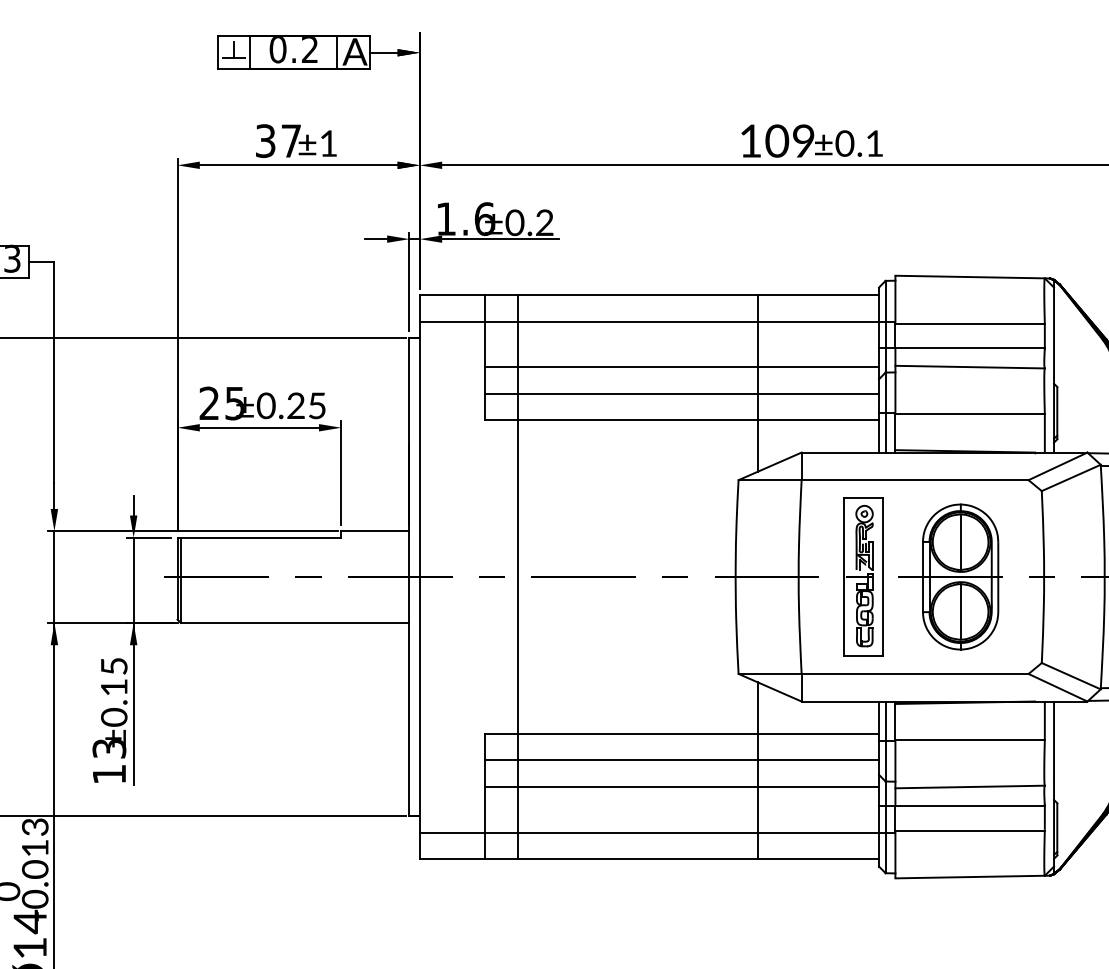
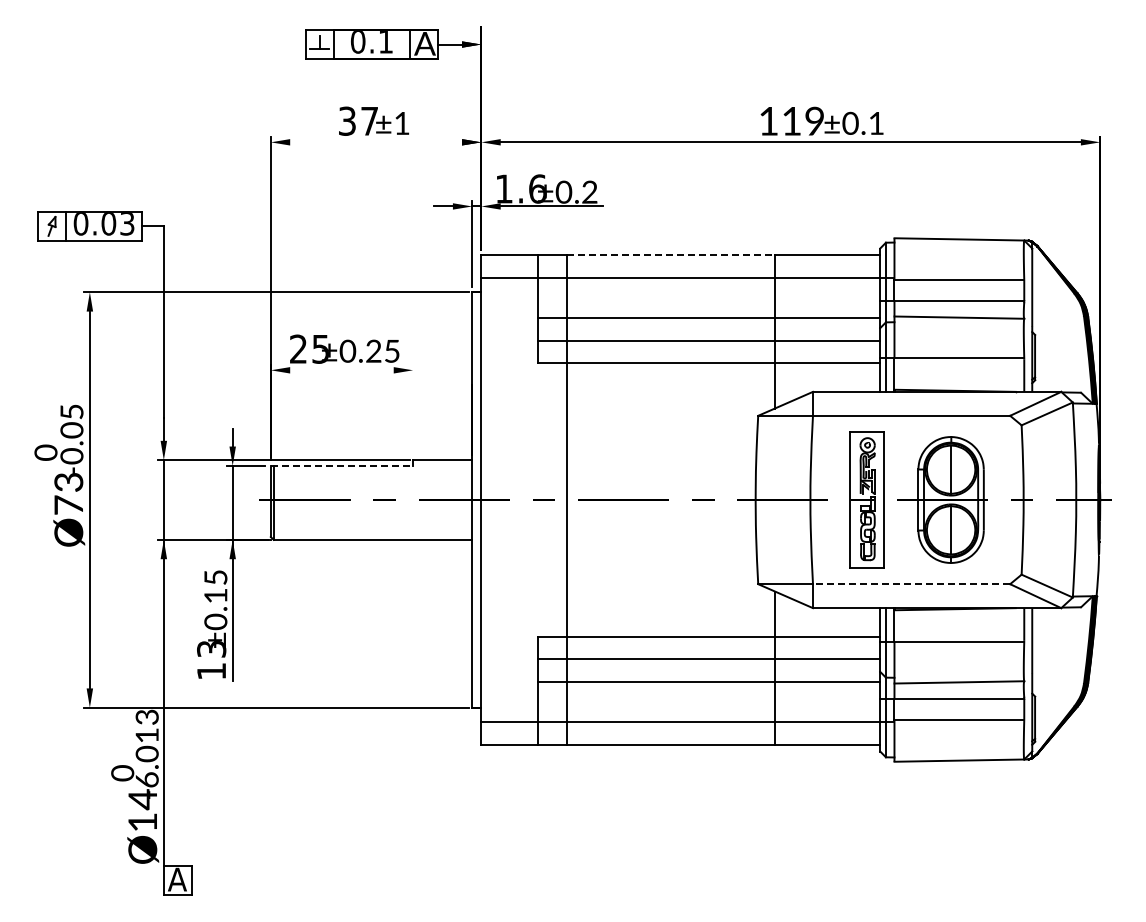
text: (309, 50) -> (385, 42), 0.2 -> 0.1
text: (776, 140) -> (791, 120), 109 -> 119
line: (299, 165) -> (376, 142), removed
line: (638, 295) -> (671, 255), solid -> dashed
line: (258, 427) -> (341, 370), removed
line: (341, 472) -> (413, 409), removed
line: (260, 537) -> (342, 465), solid -> dashed
line: (915, 674) -> (911, 584), solid -> dashed
text: (34, 898) -> (146, 779), -0.013 -> -6.013

